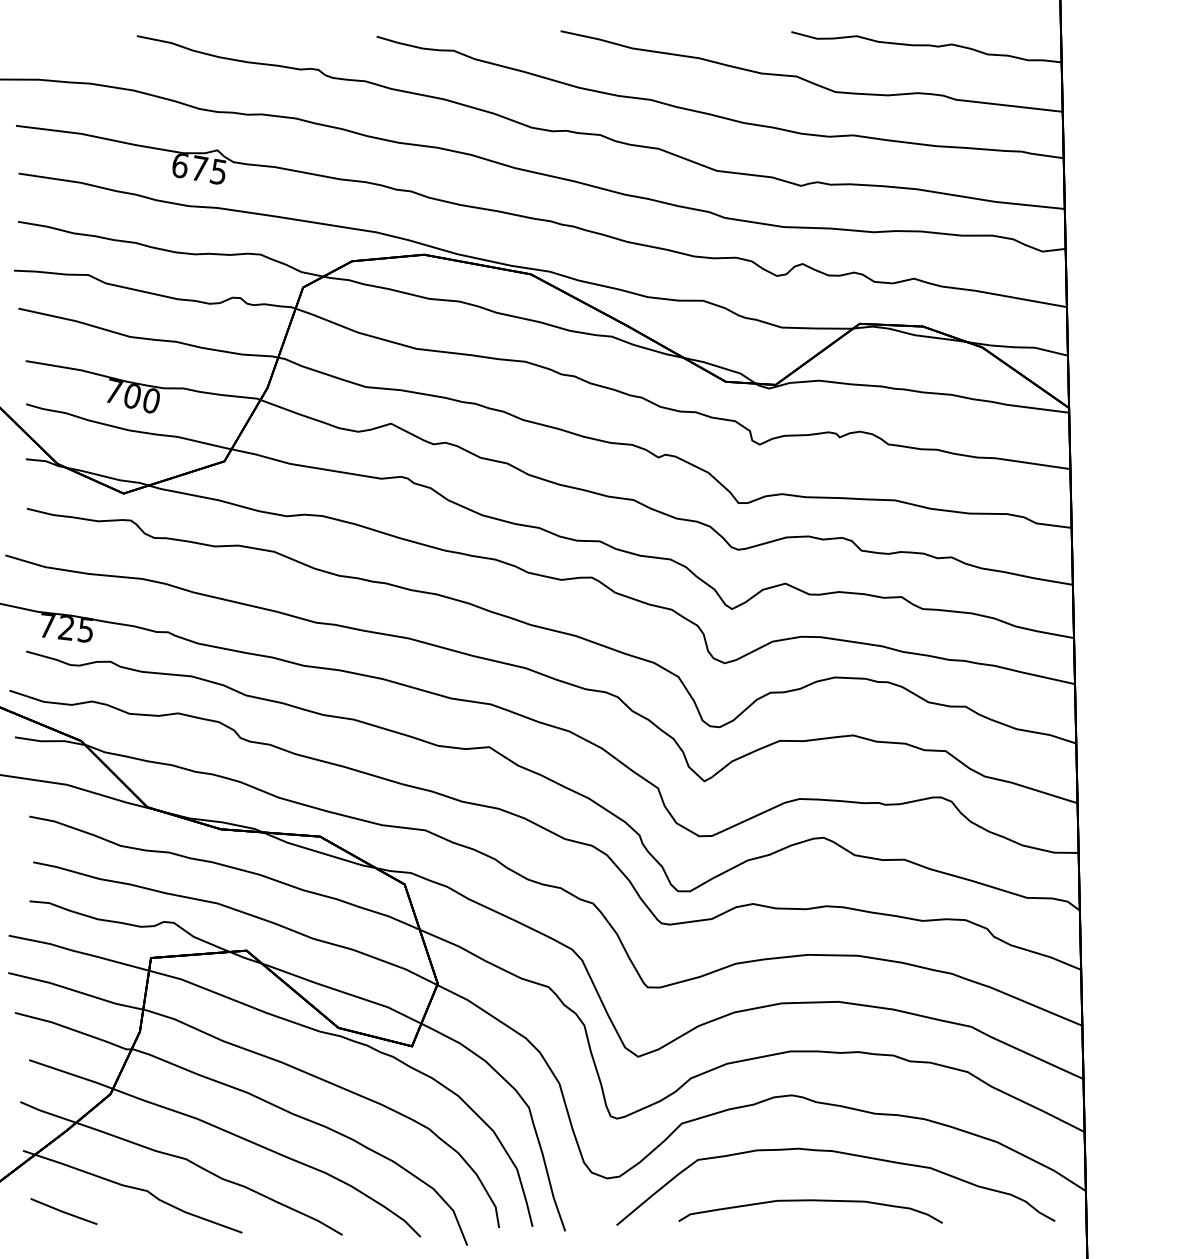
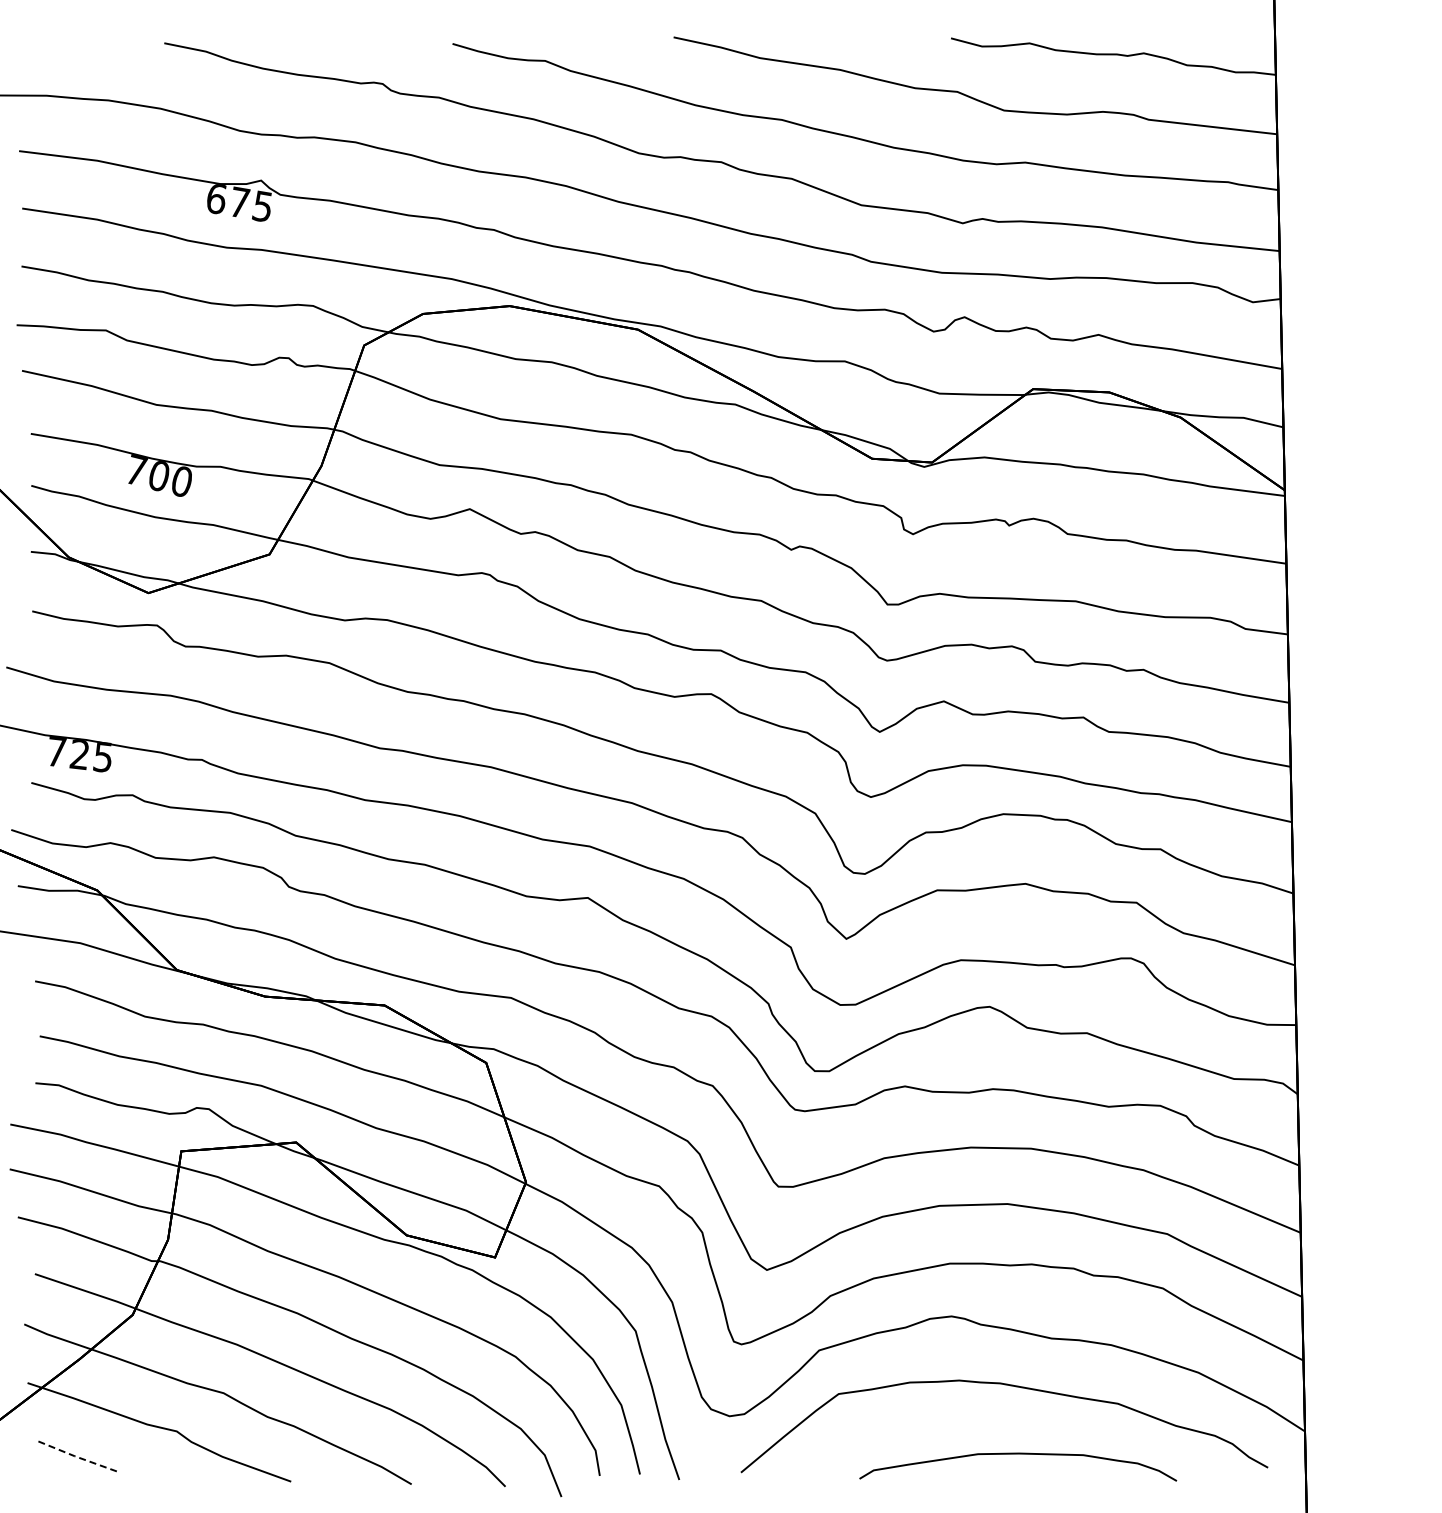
curve: (810, 1201) -> (1018, 1454), moved
line: (62, 1211) -> (75, 1456), solid -> dashed

